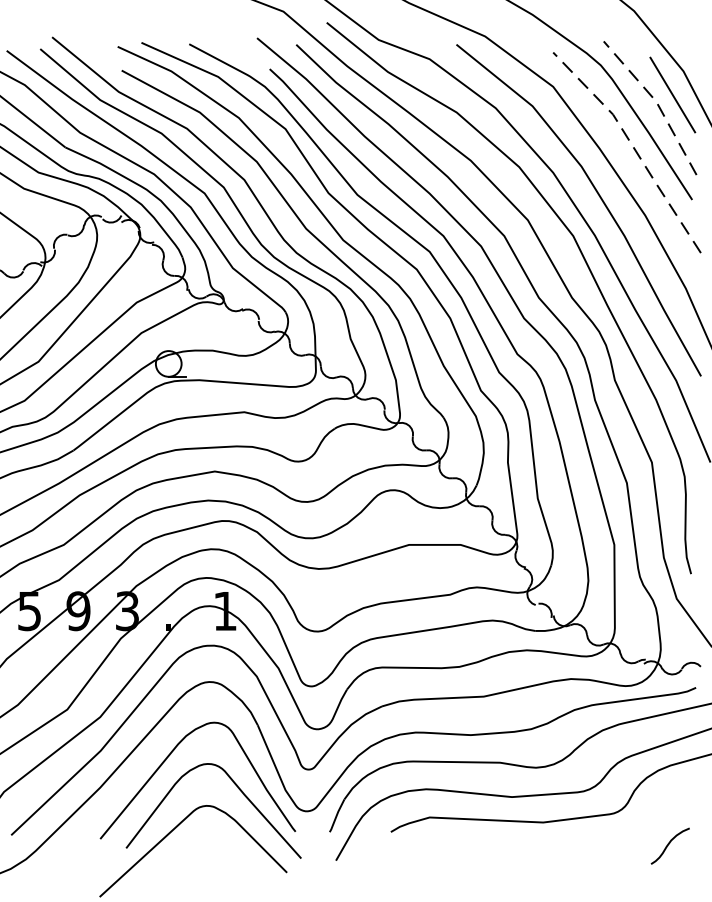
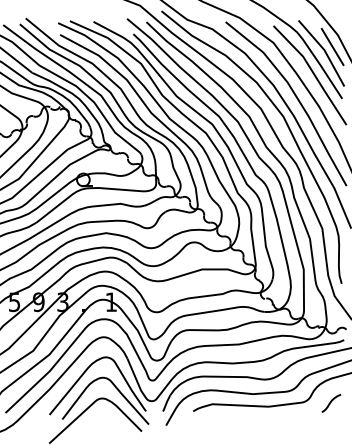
line: (656, 102) -> (324, 50), dashed -> solid
line: (634, 146) -> (313, 72), dashed -> solid
curve: (670, 844) -> (331, 402), moved

